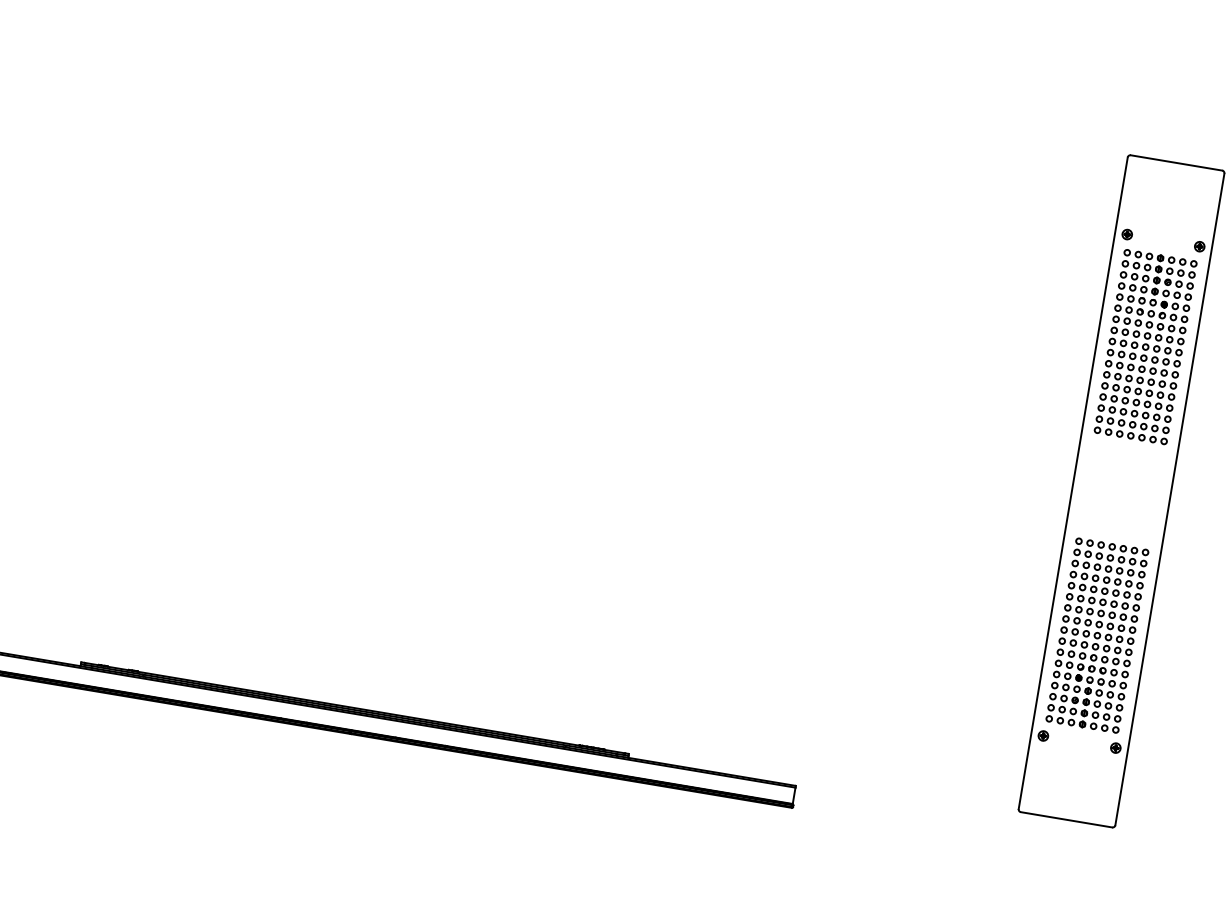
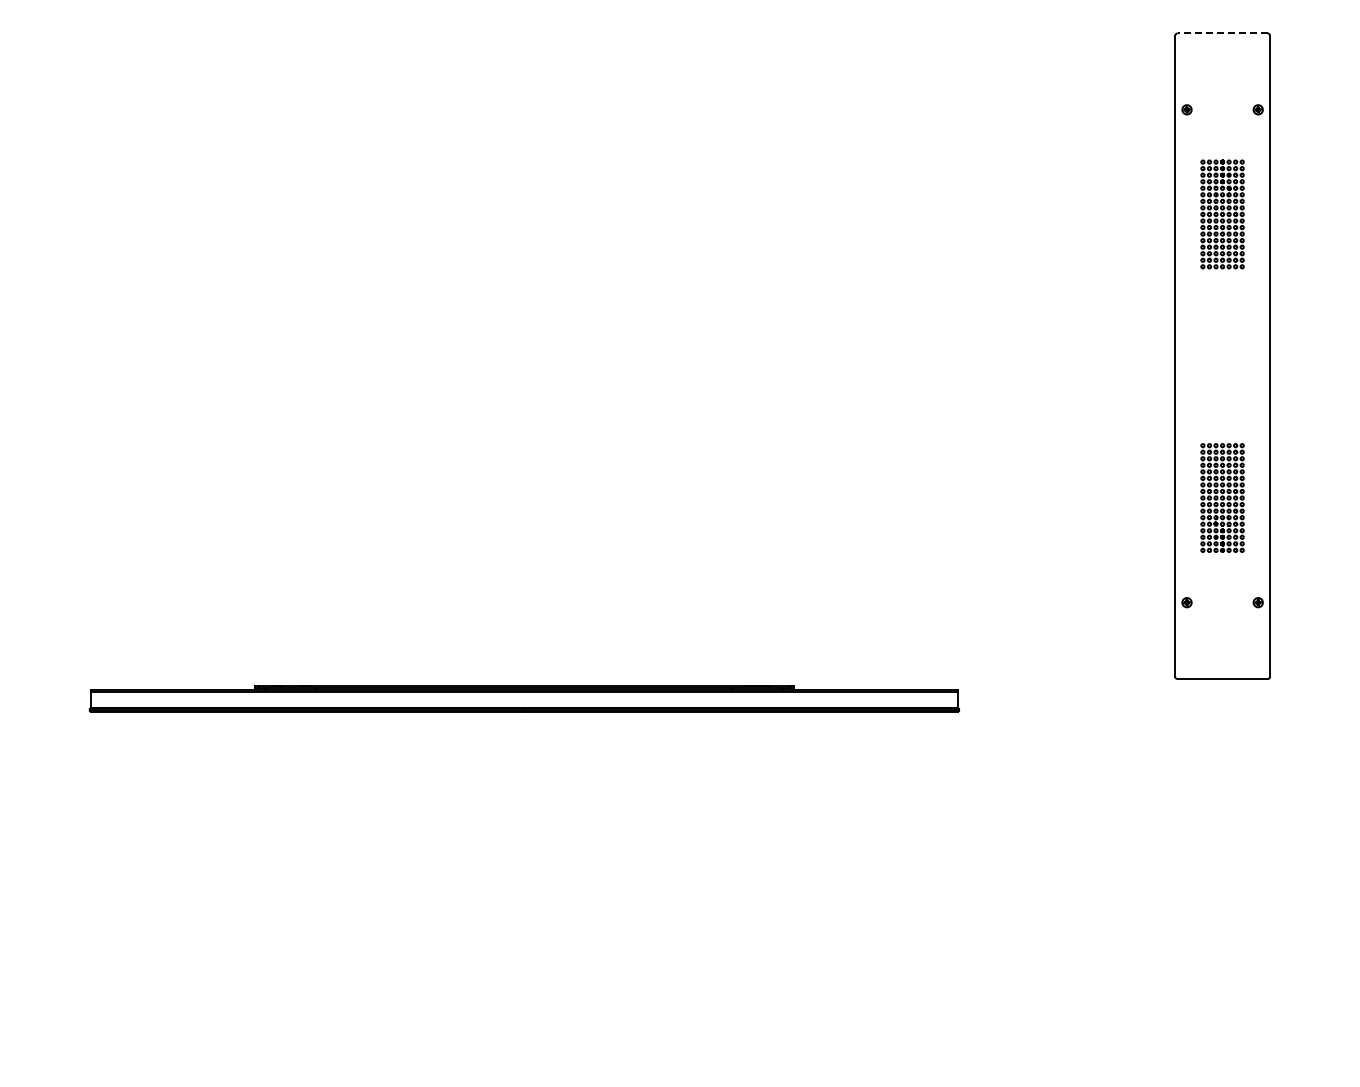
line: (1176, 162) -> (1222, 33), solid -> dashed
part: (1145, 347) -> (1222, 214), size x0.6
part: (1097, 635) -> (1222, 497), size x0.6

